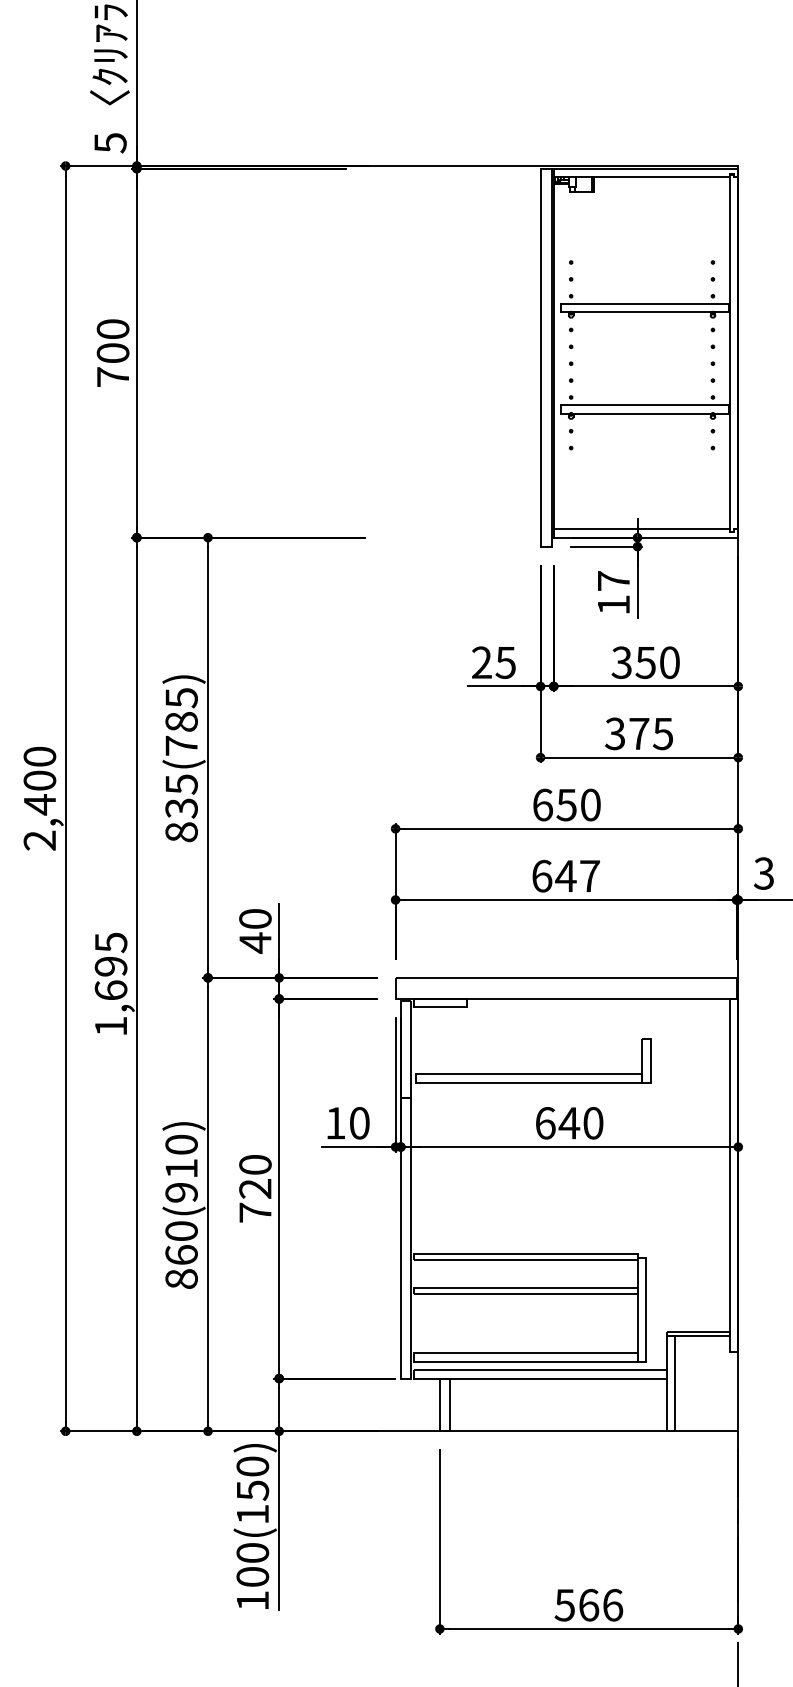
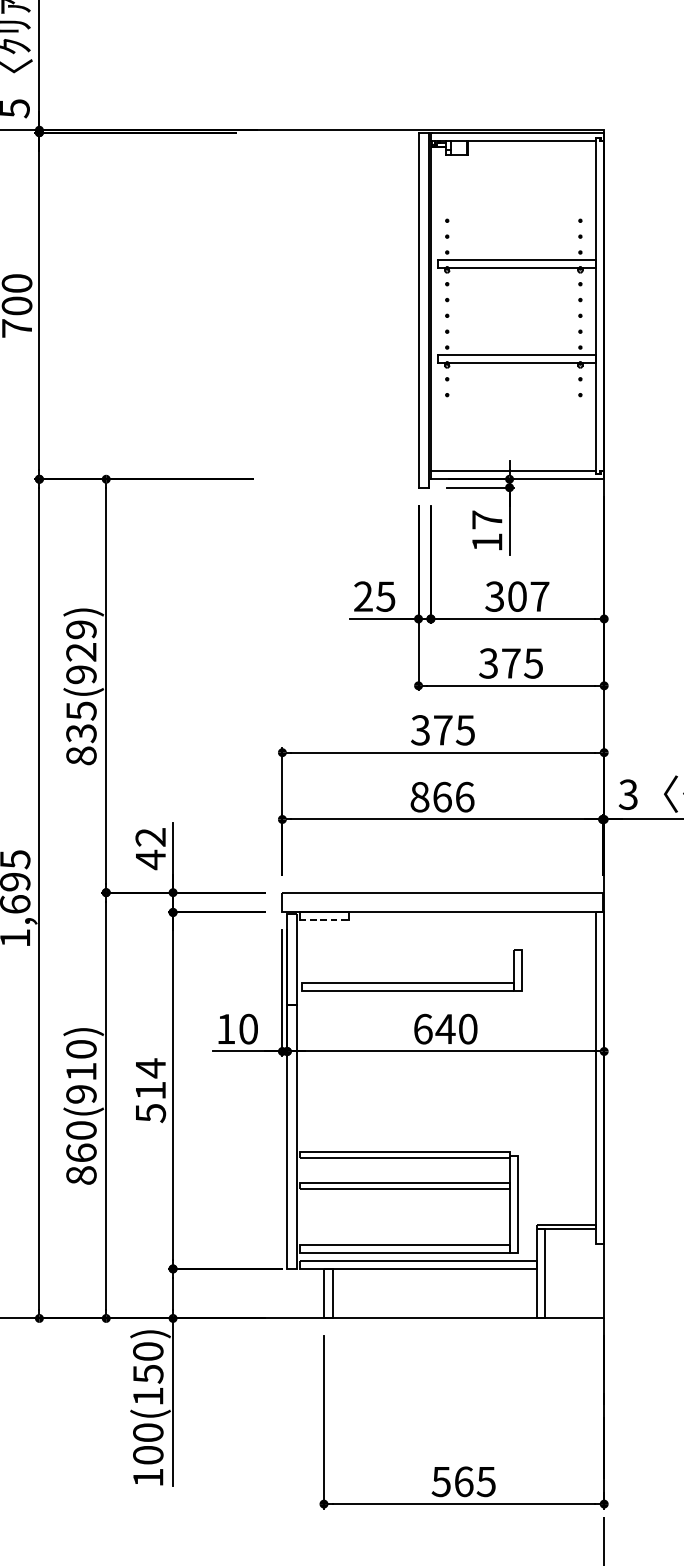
text: (657, 662) -> (528, 596), 350 -> 307
text: (181, 721) -> (81, 651), 835(785) -> 835(929)
text: (566, 804) -> (442, 729), 650 -> 375
text: (566, 875) -> (442, 796), 647 -> 866
text: (255, 918) -> (150, 836), 40 -> 42
line: (440, 1007) -> (324, 920), solid -> dashed
text: (255, 1188) -> (150, 1090), 720 -> 514
text: (612, 1605) -> (486, 1482), 566 -> 565

